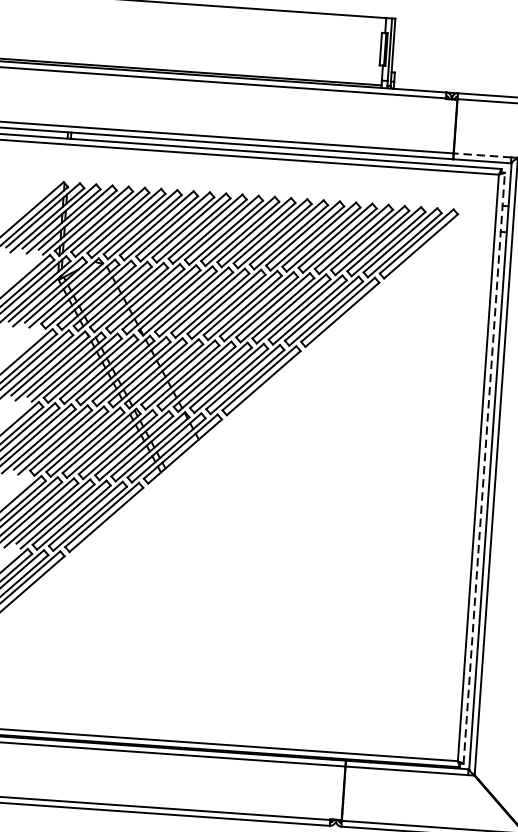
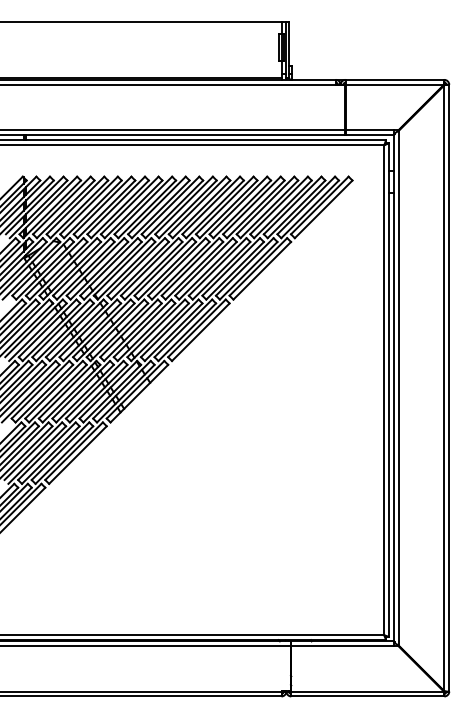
line: (482, 155) -> (369, 130), dashed -> solid
line: (484, 467) -> (389, 389), dashed -> solid

